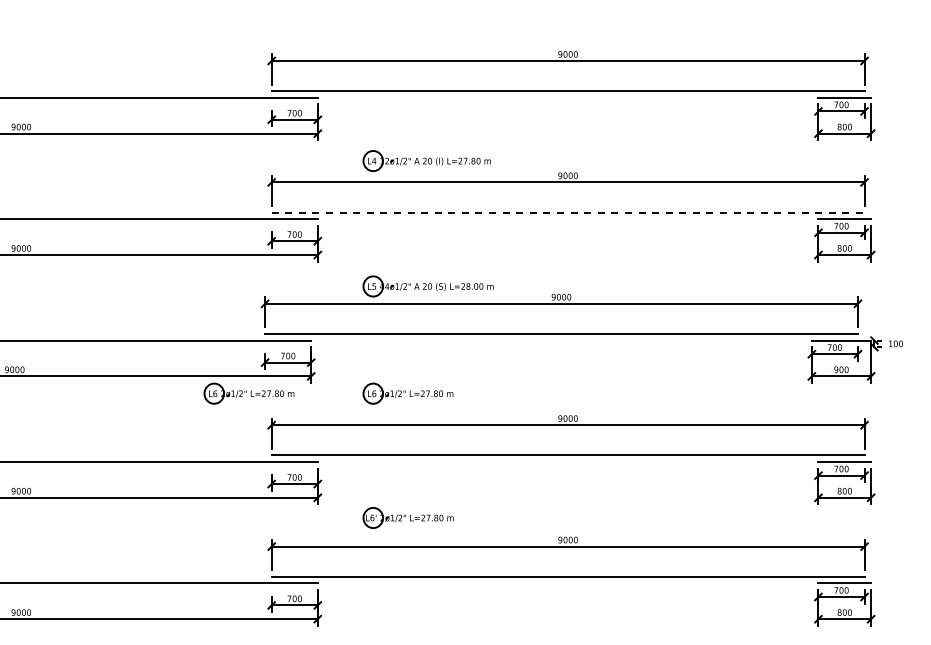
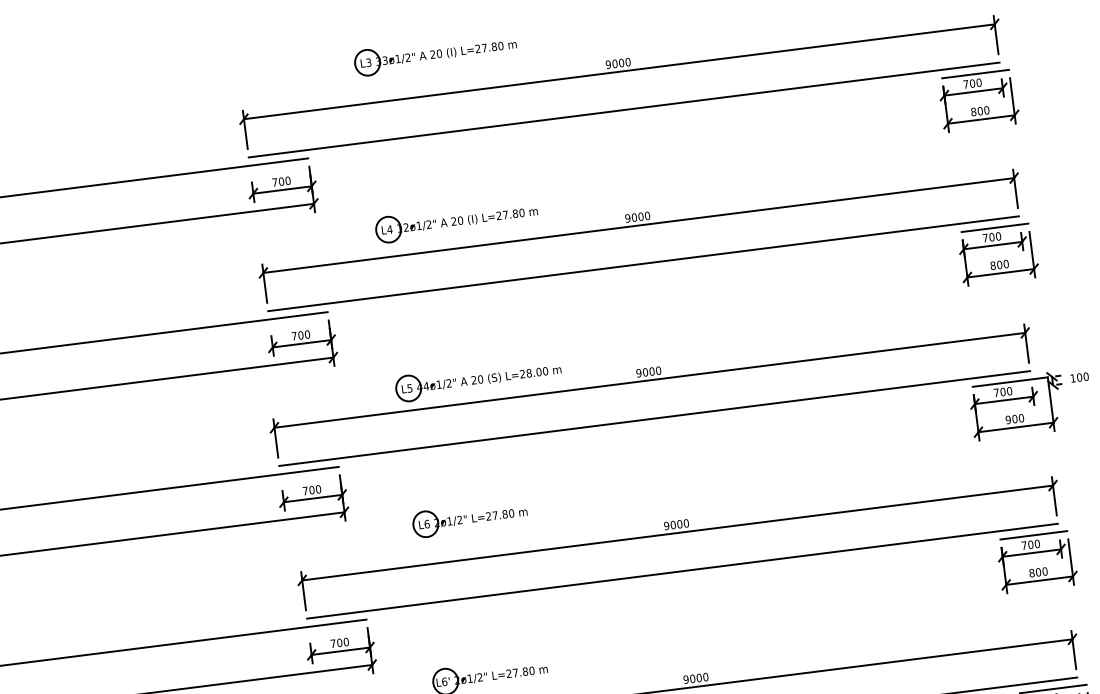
part: (426, 29) -> (434, 54), added
line: (568, 212) -> (644, 263), dashed -> solid
part: (248, 393) -> (267, 543), removed

